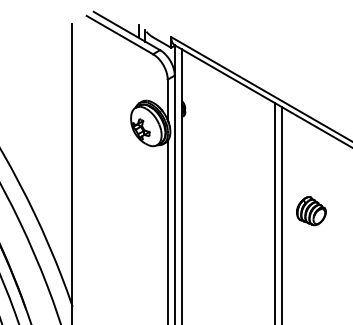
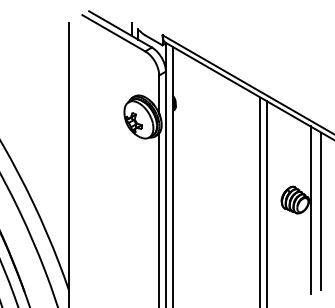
line: (327, 221) -> (310, 209), added
line: (338, 223) -> (321, 211), added

